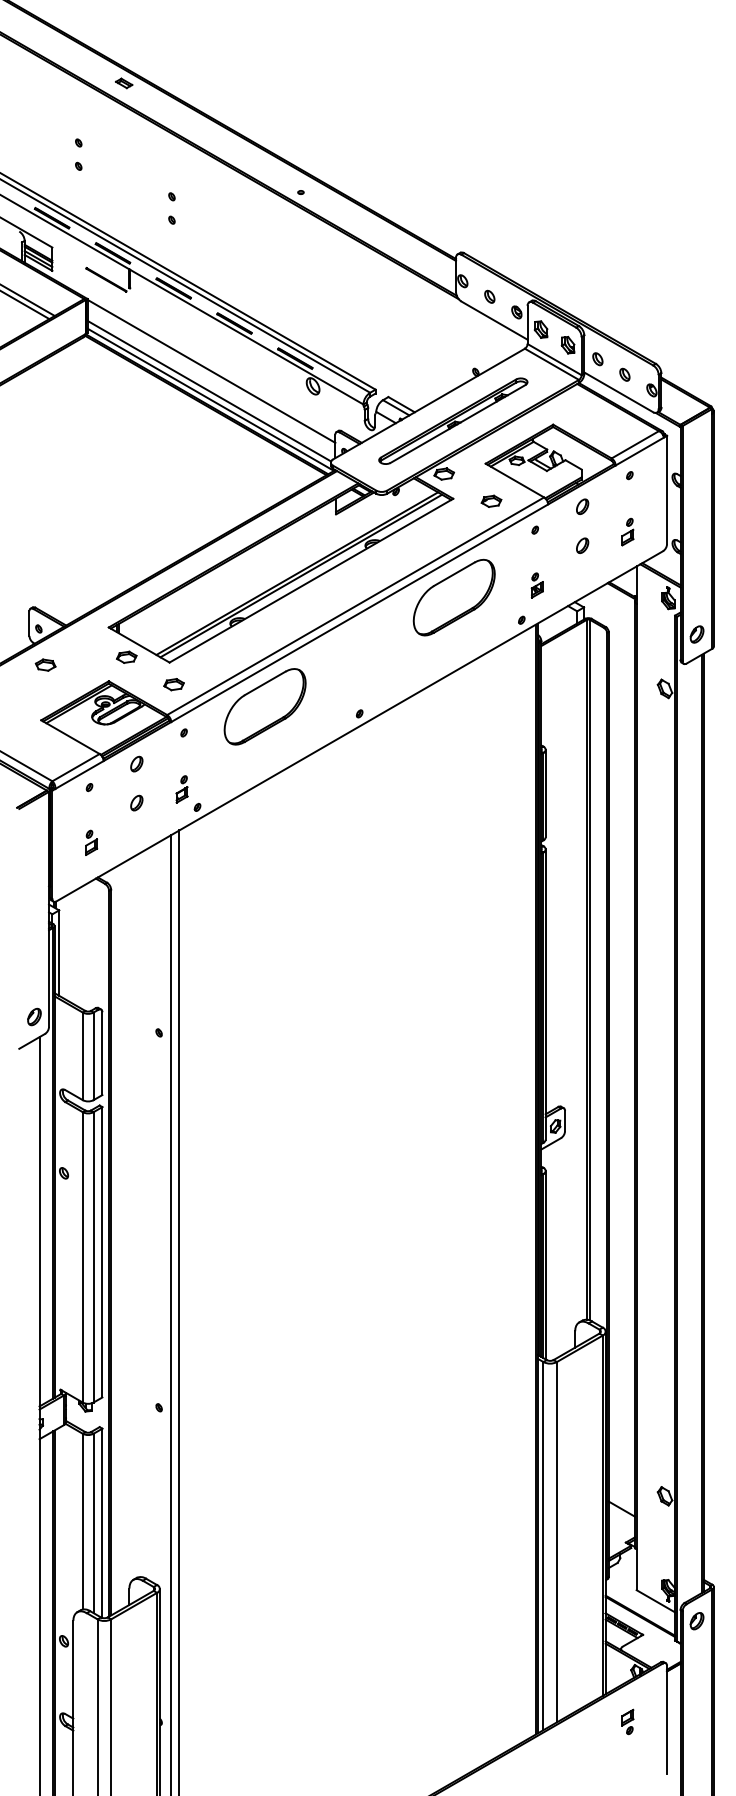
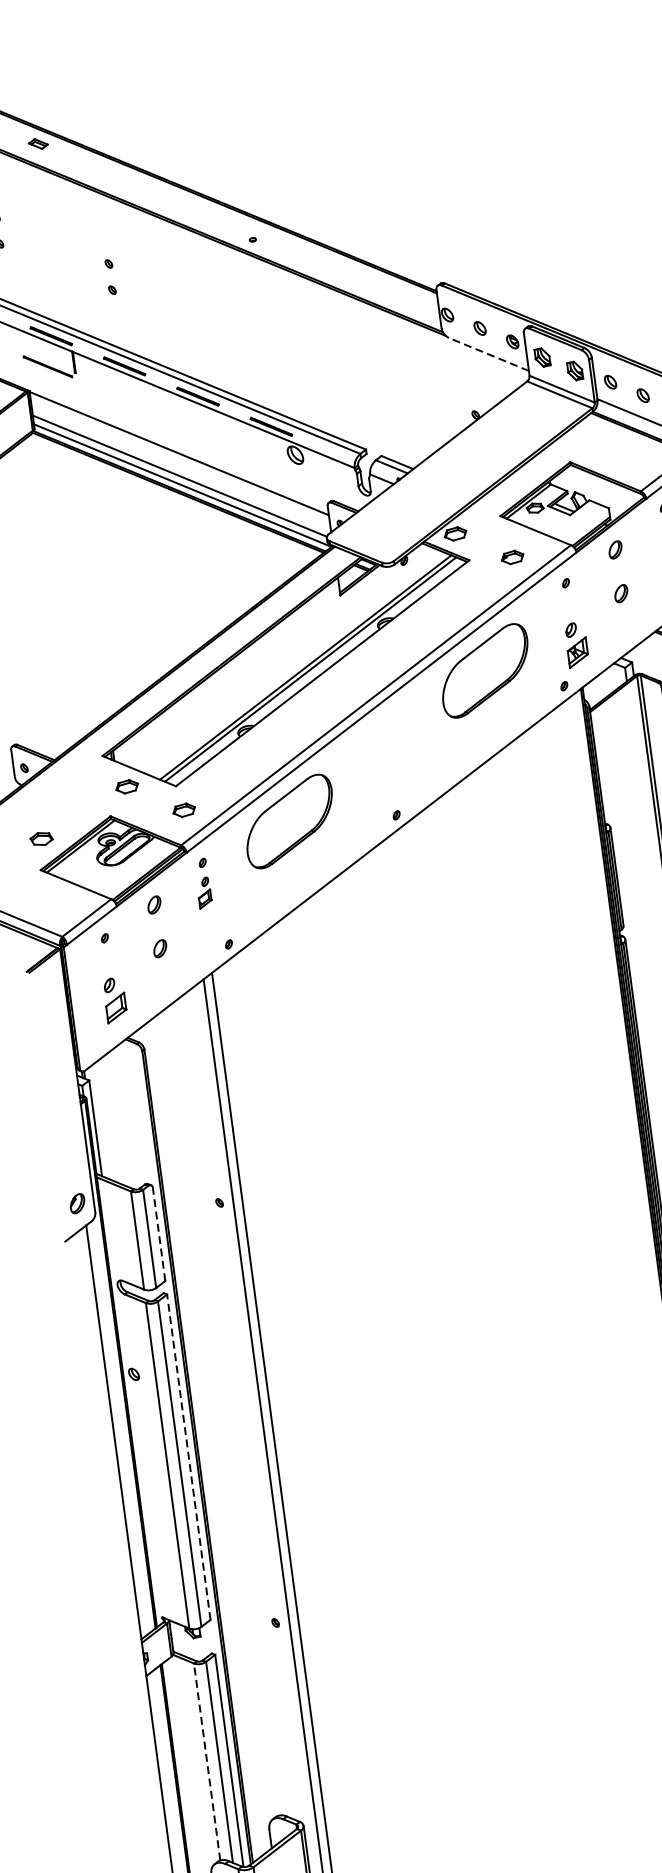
line: (494, 320) -> (488, 354), solid -> dashed
part: (453, 420) -> (457, 472), removed
part: (536, 585) -> (575, 645), size x1.6
part: (45, 664) -> (41, 838), moved
part: (181, 789) -> (203, 893), moved
part: (91, 842) -> (115, 999), size x1.6
line: (102, 1053) -> (159, 1234), solid -> dashed
line: (102, 1251) -> (188, 1456), solid -> dashed
line: (82, 1521) -> (206, 1761), solid -> dashed

